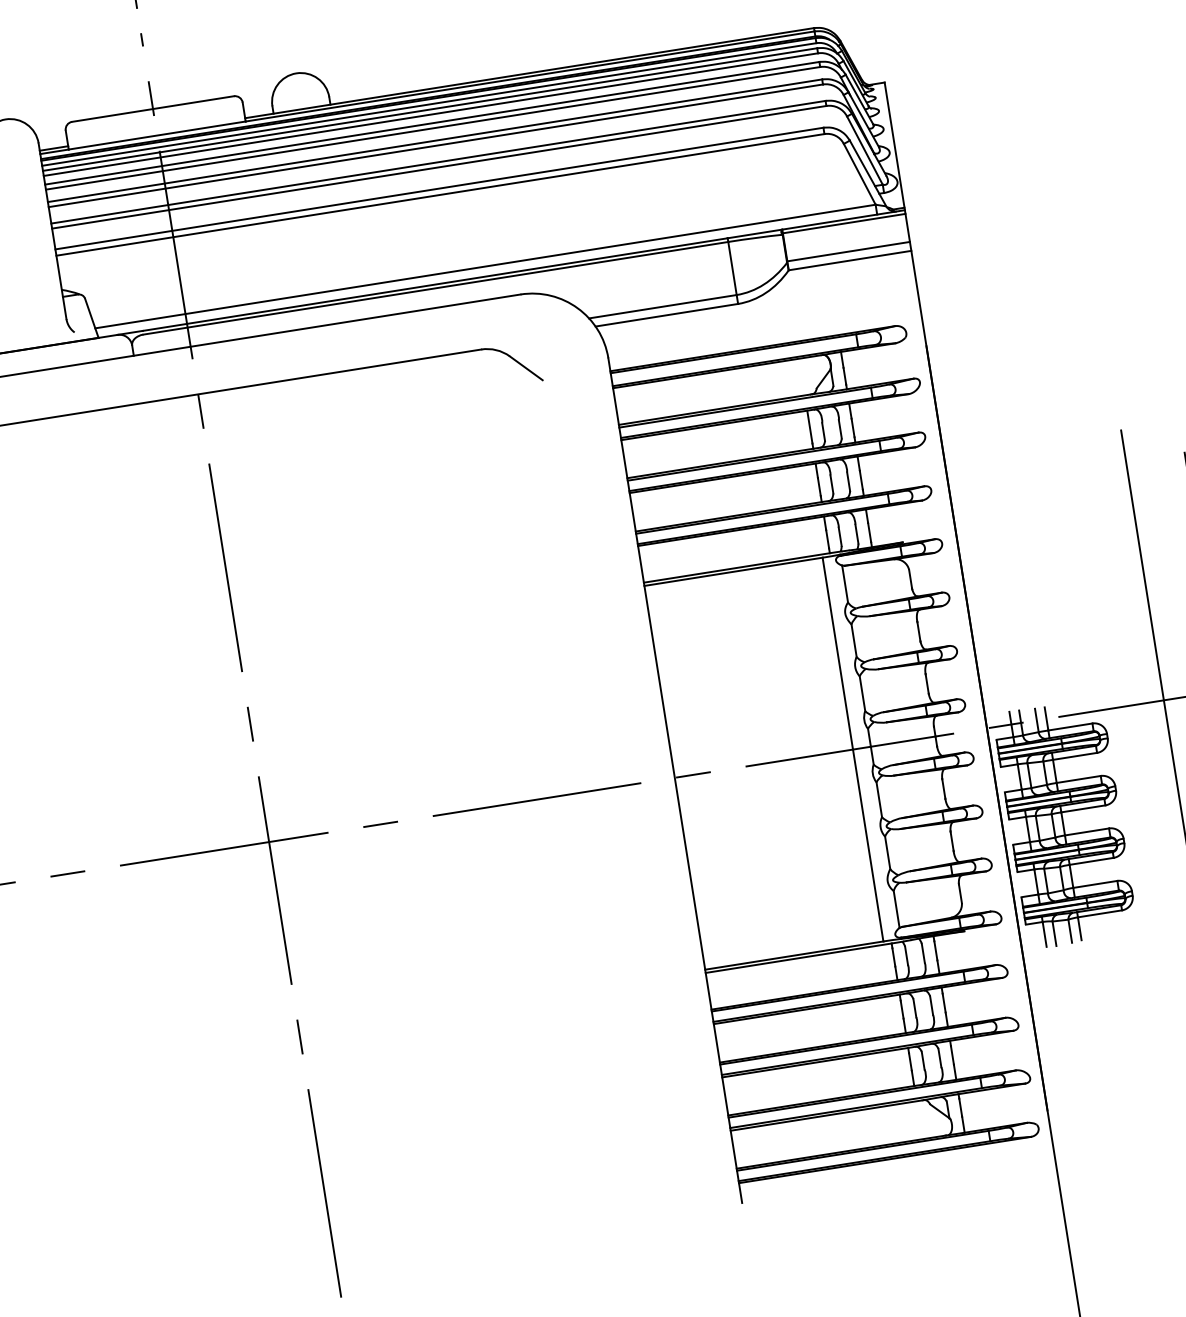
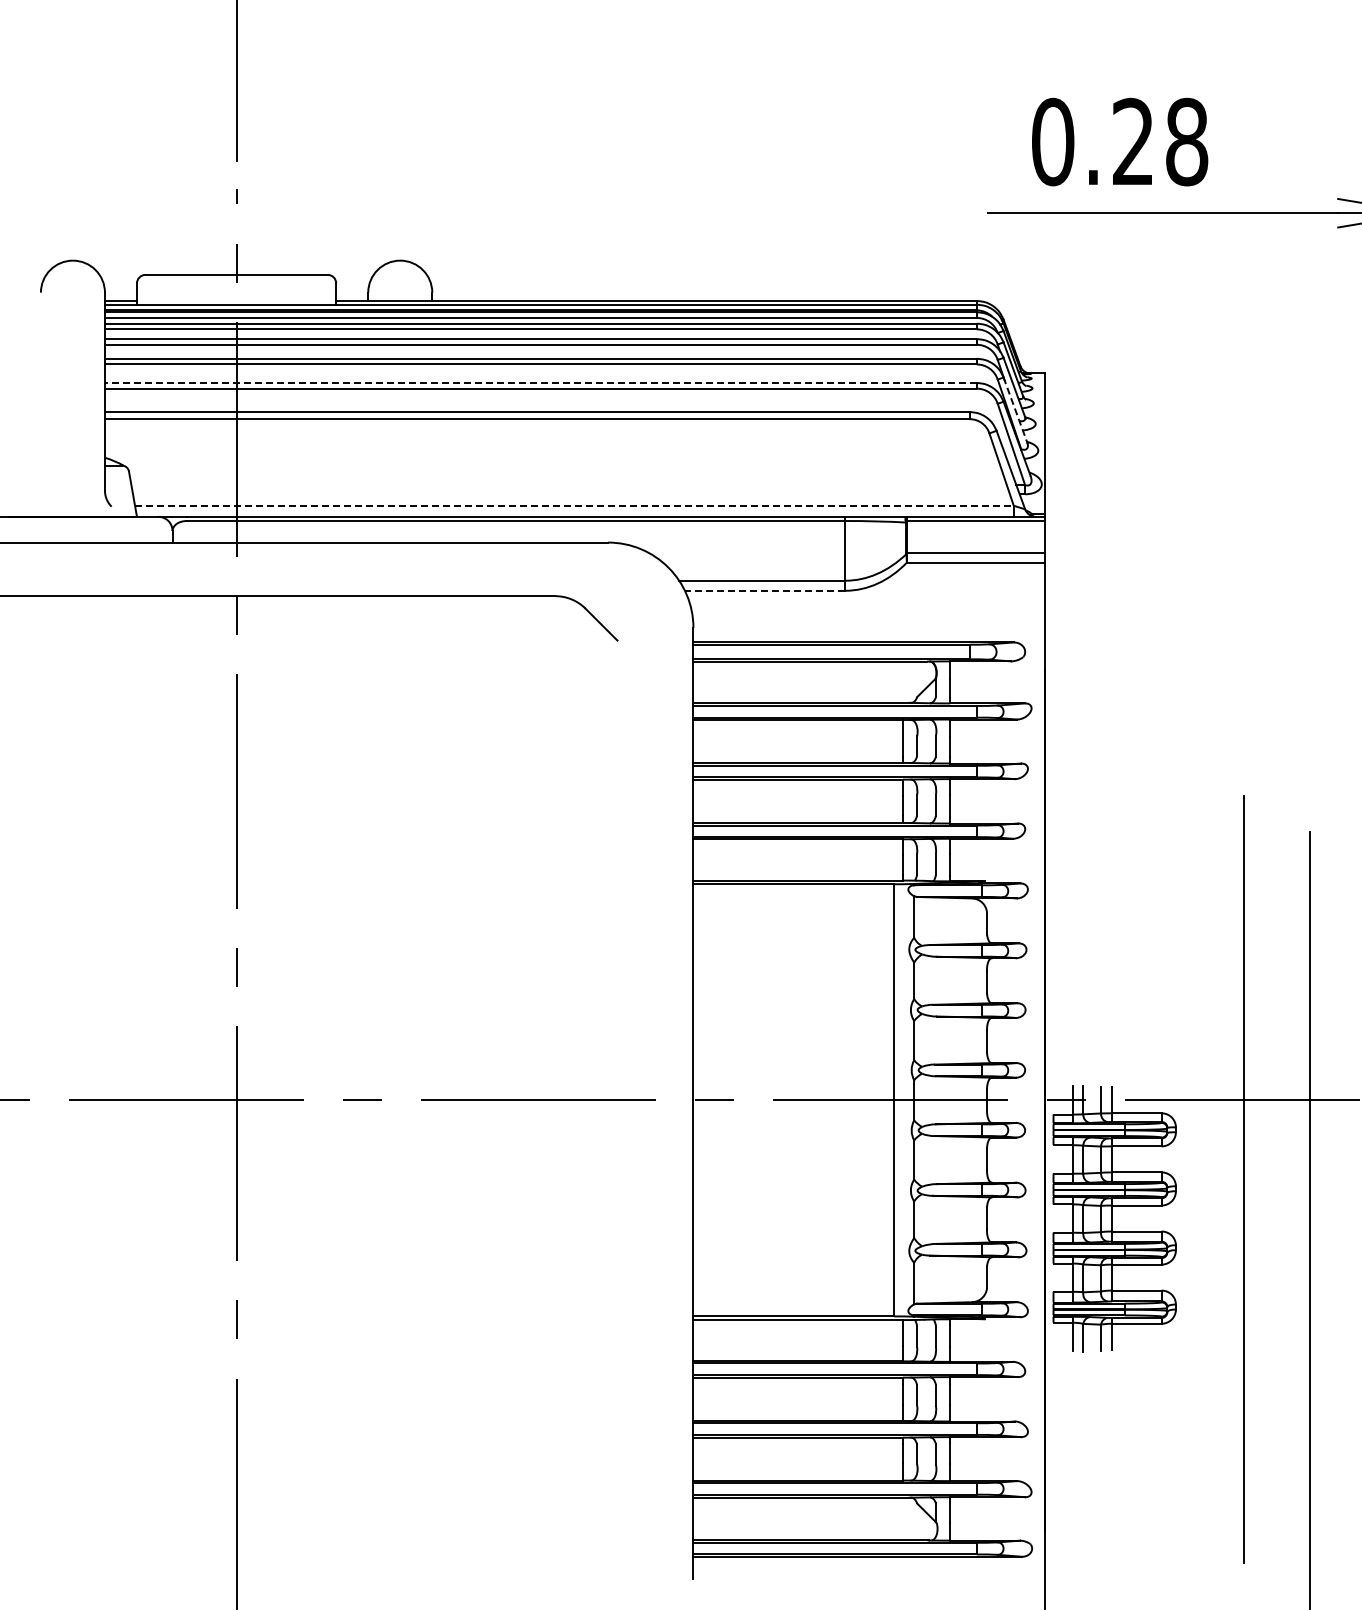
line: (863, 119) -> (1015, 410), solid -> dashed
line: (438, 161) -> (540, 382), solid -> dashed
line: (485, 266) -> (574, 505), solid -> dashed
line: (666, 315) -> (764, 590), solid -> dashed

